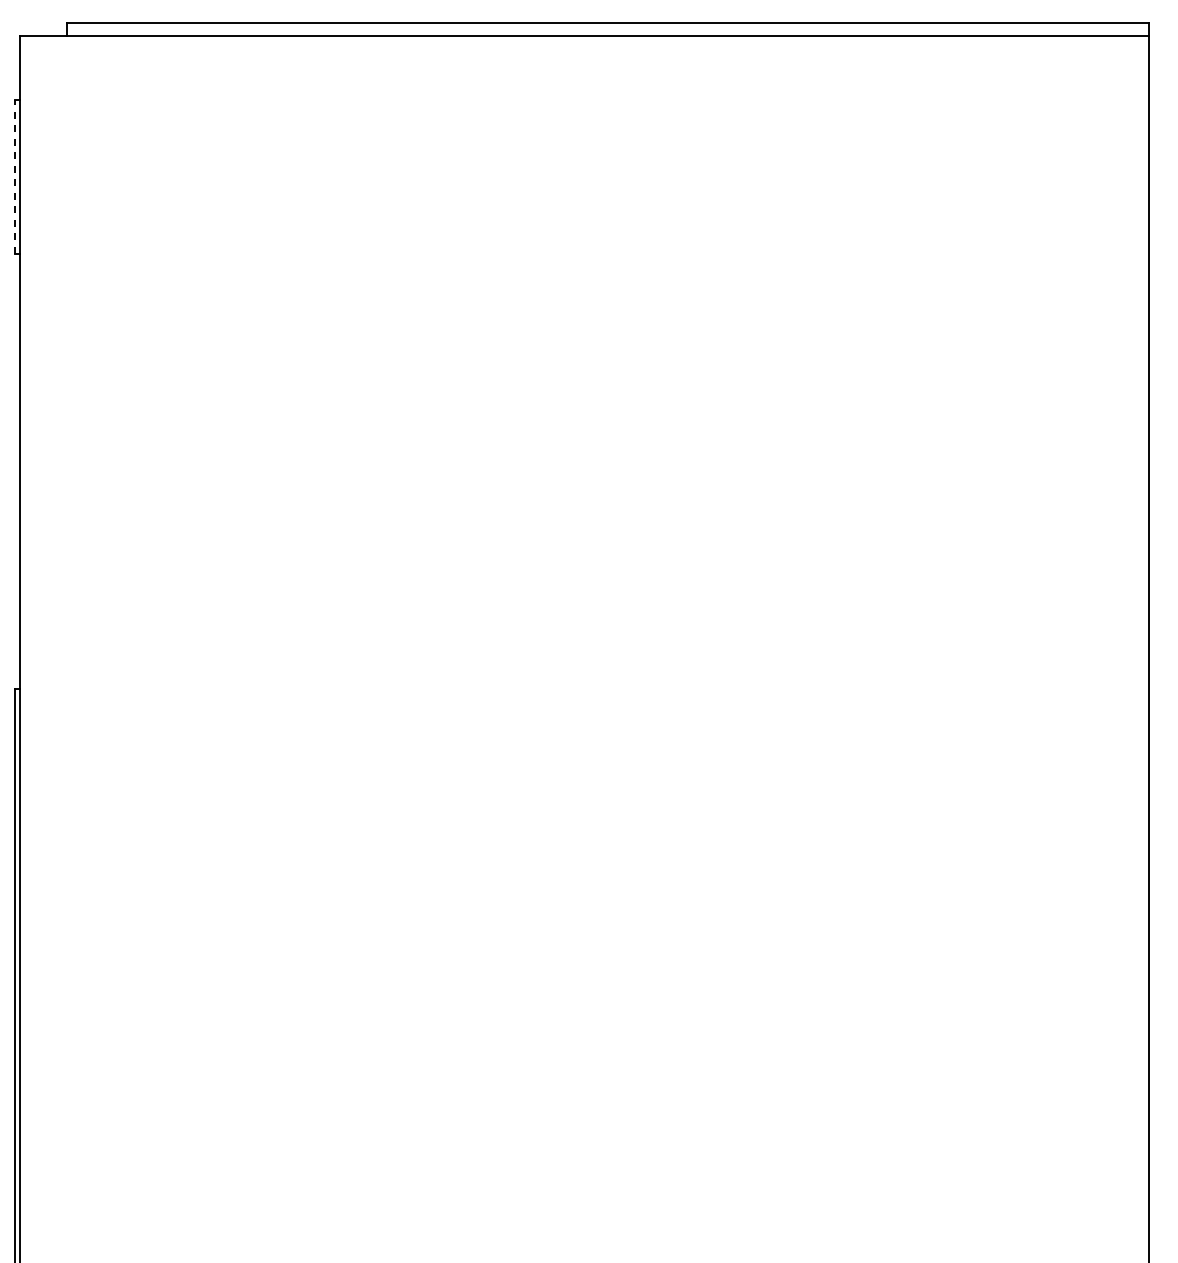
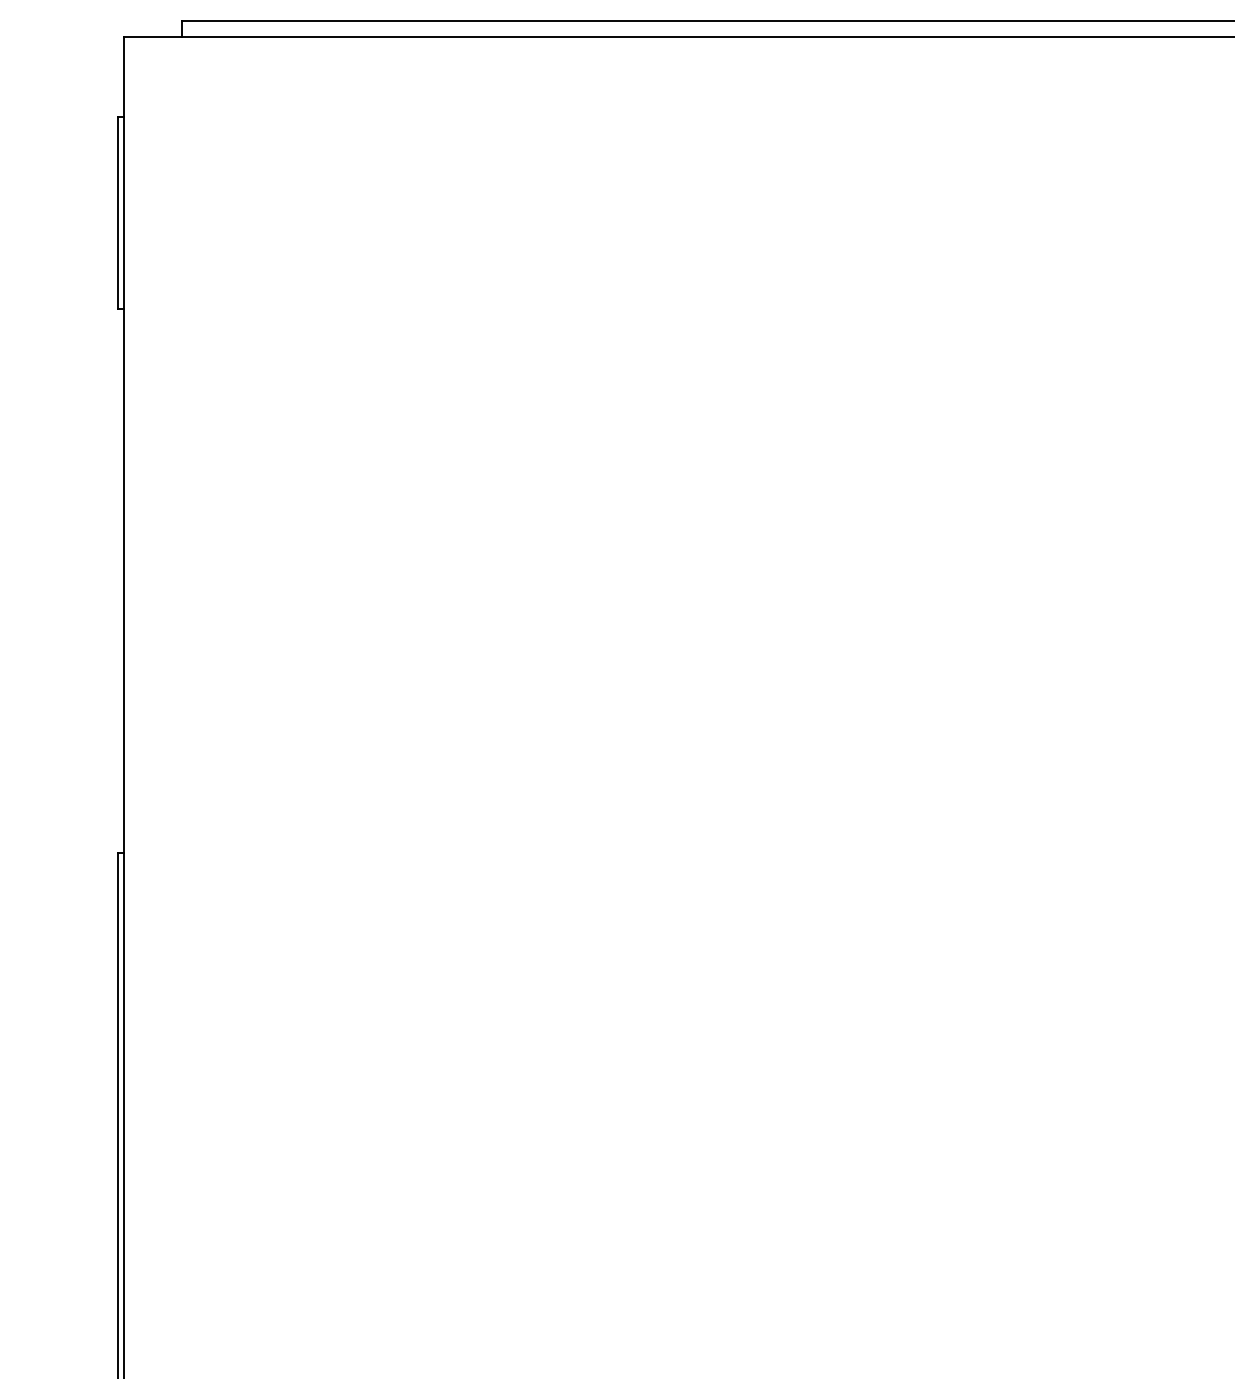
line: (15, 177) -> (118, 213), dashed -> solid

